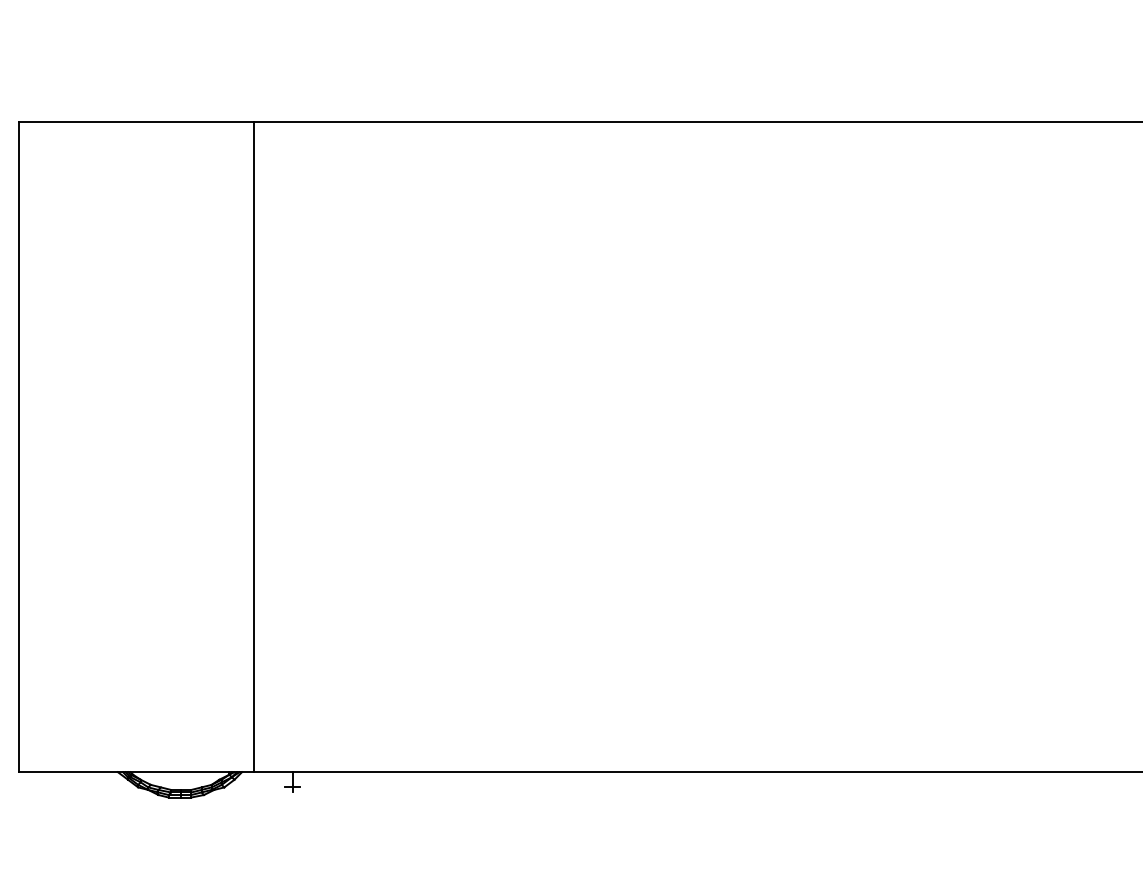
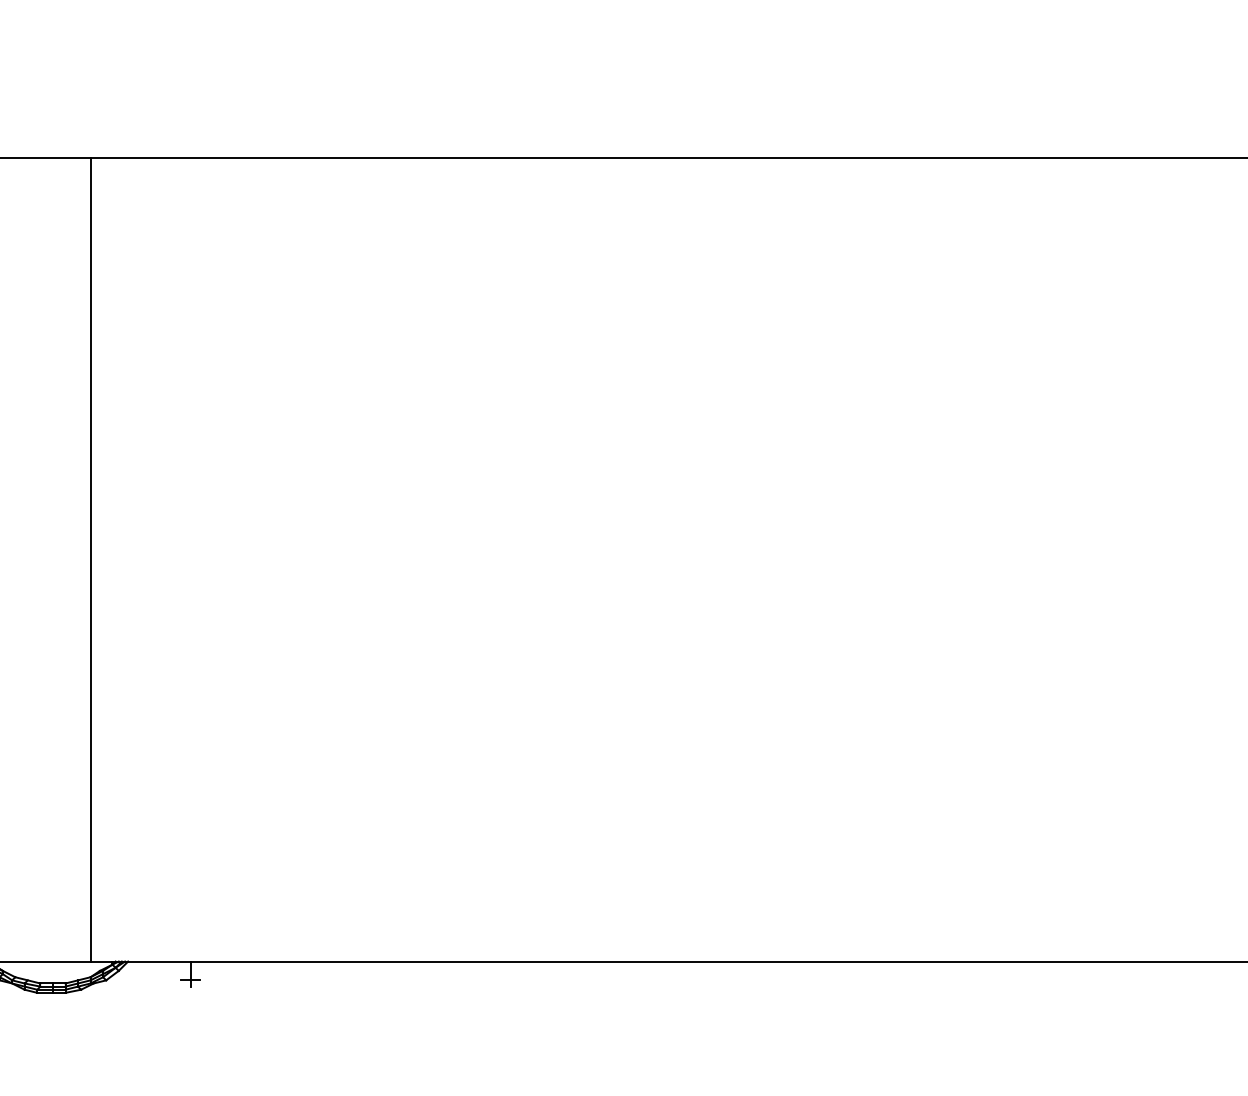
line: (253, 447) -> (90, 559), moved

